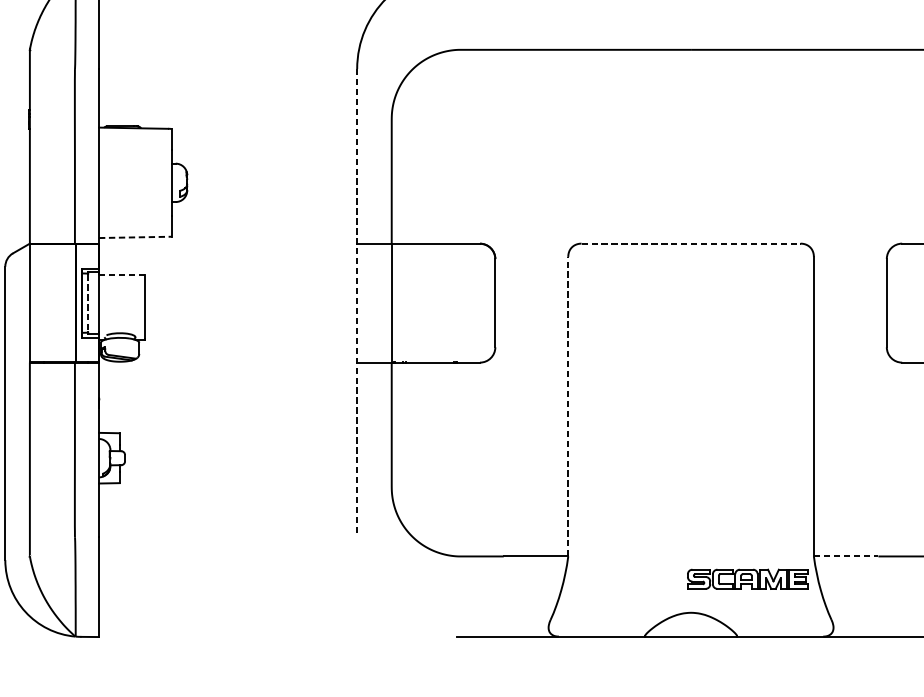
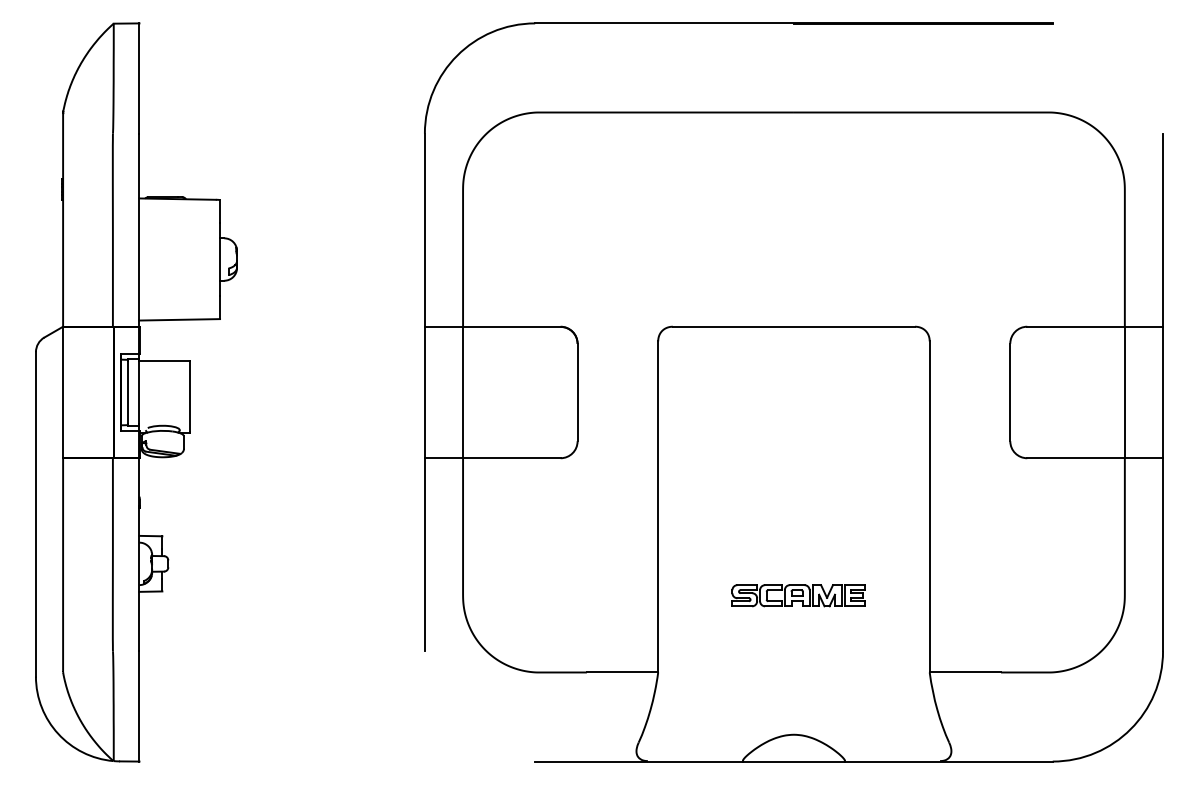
line: (136, 237) -> (180, 319), dashed -> solid
line: (691, 243) -> (794, 326), dashed -> solid
line: (121, 275) -> (164, 361), dashed -> solid
line: (88, 303) -> (127, 392), dashed -> solid
line: (356, 303) -> (424, 392), dashed -> solid
line: (568, 406) -> (658, 506), dashed -> solid
line: (846, 556) -> (965, 672), dashed -> solid
part: (747, 579) -> (798, 595), moved

